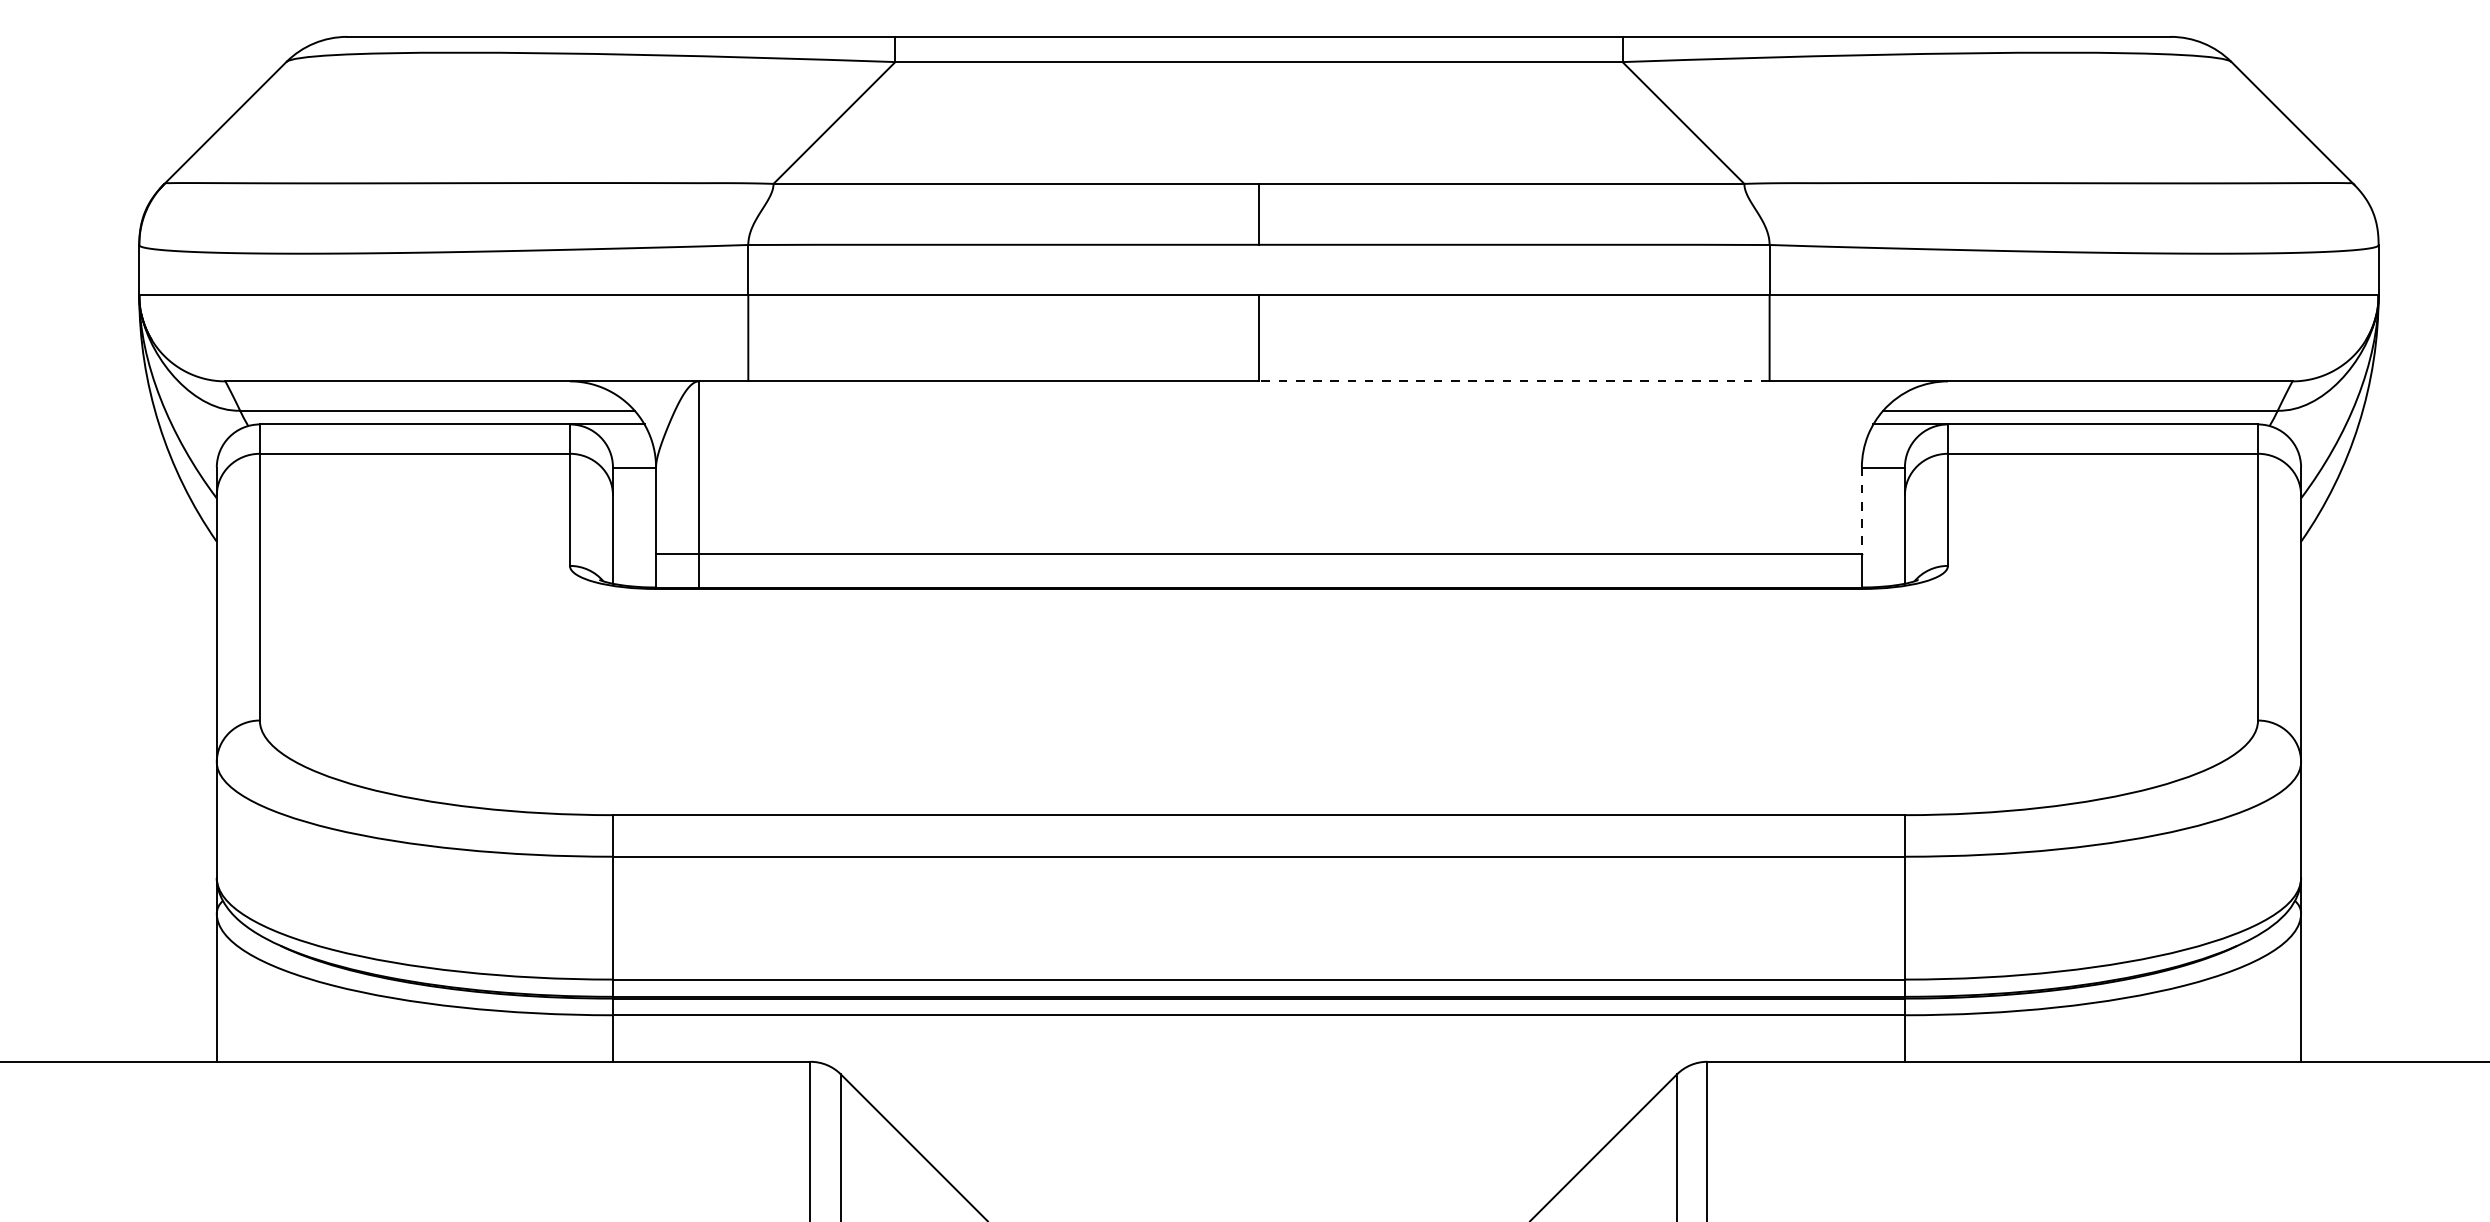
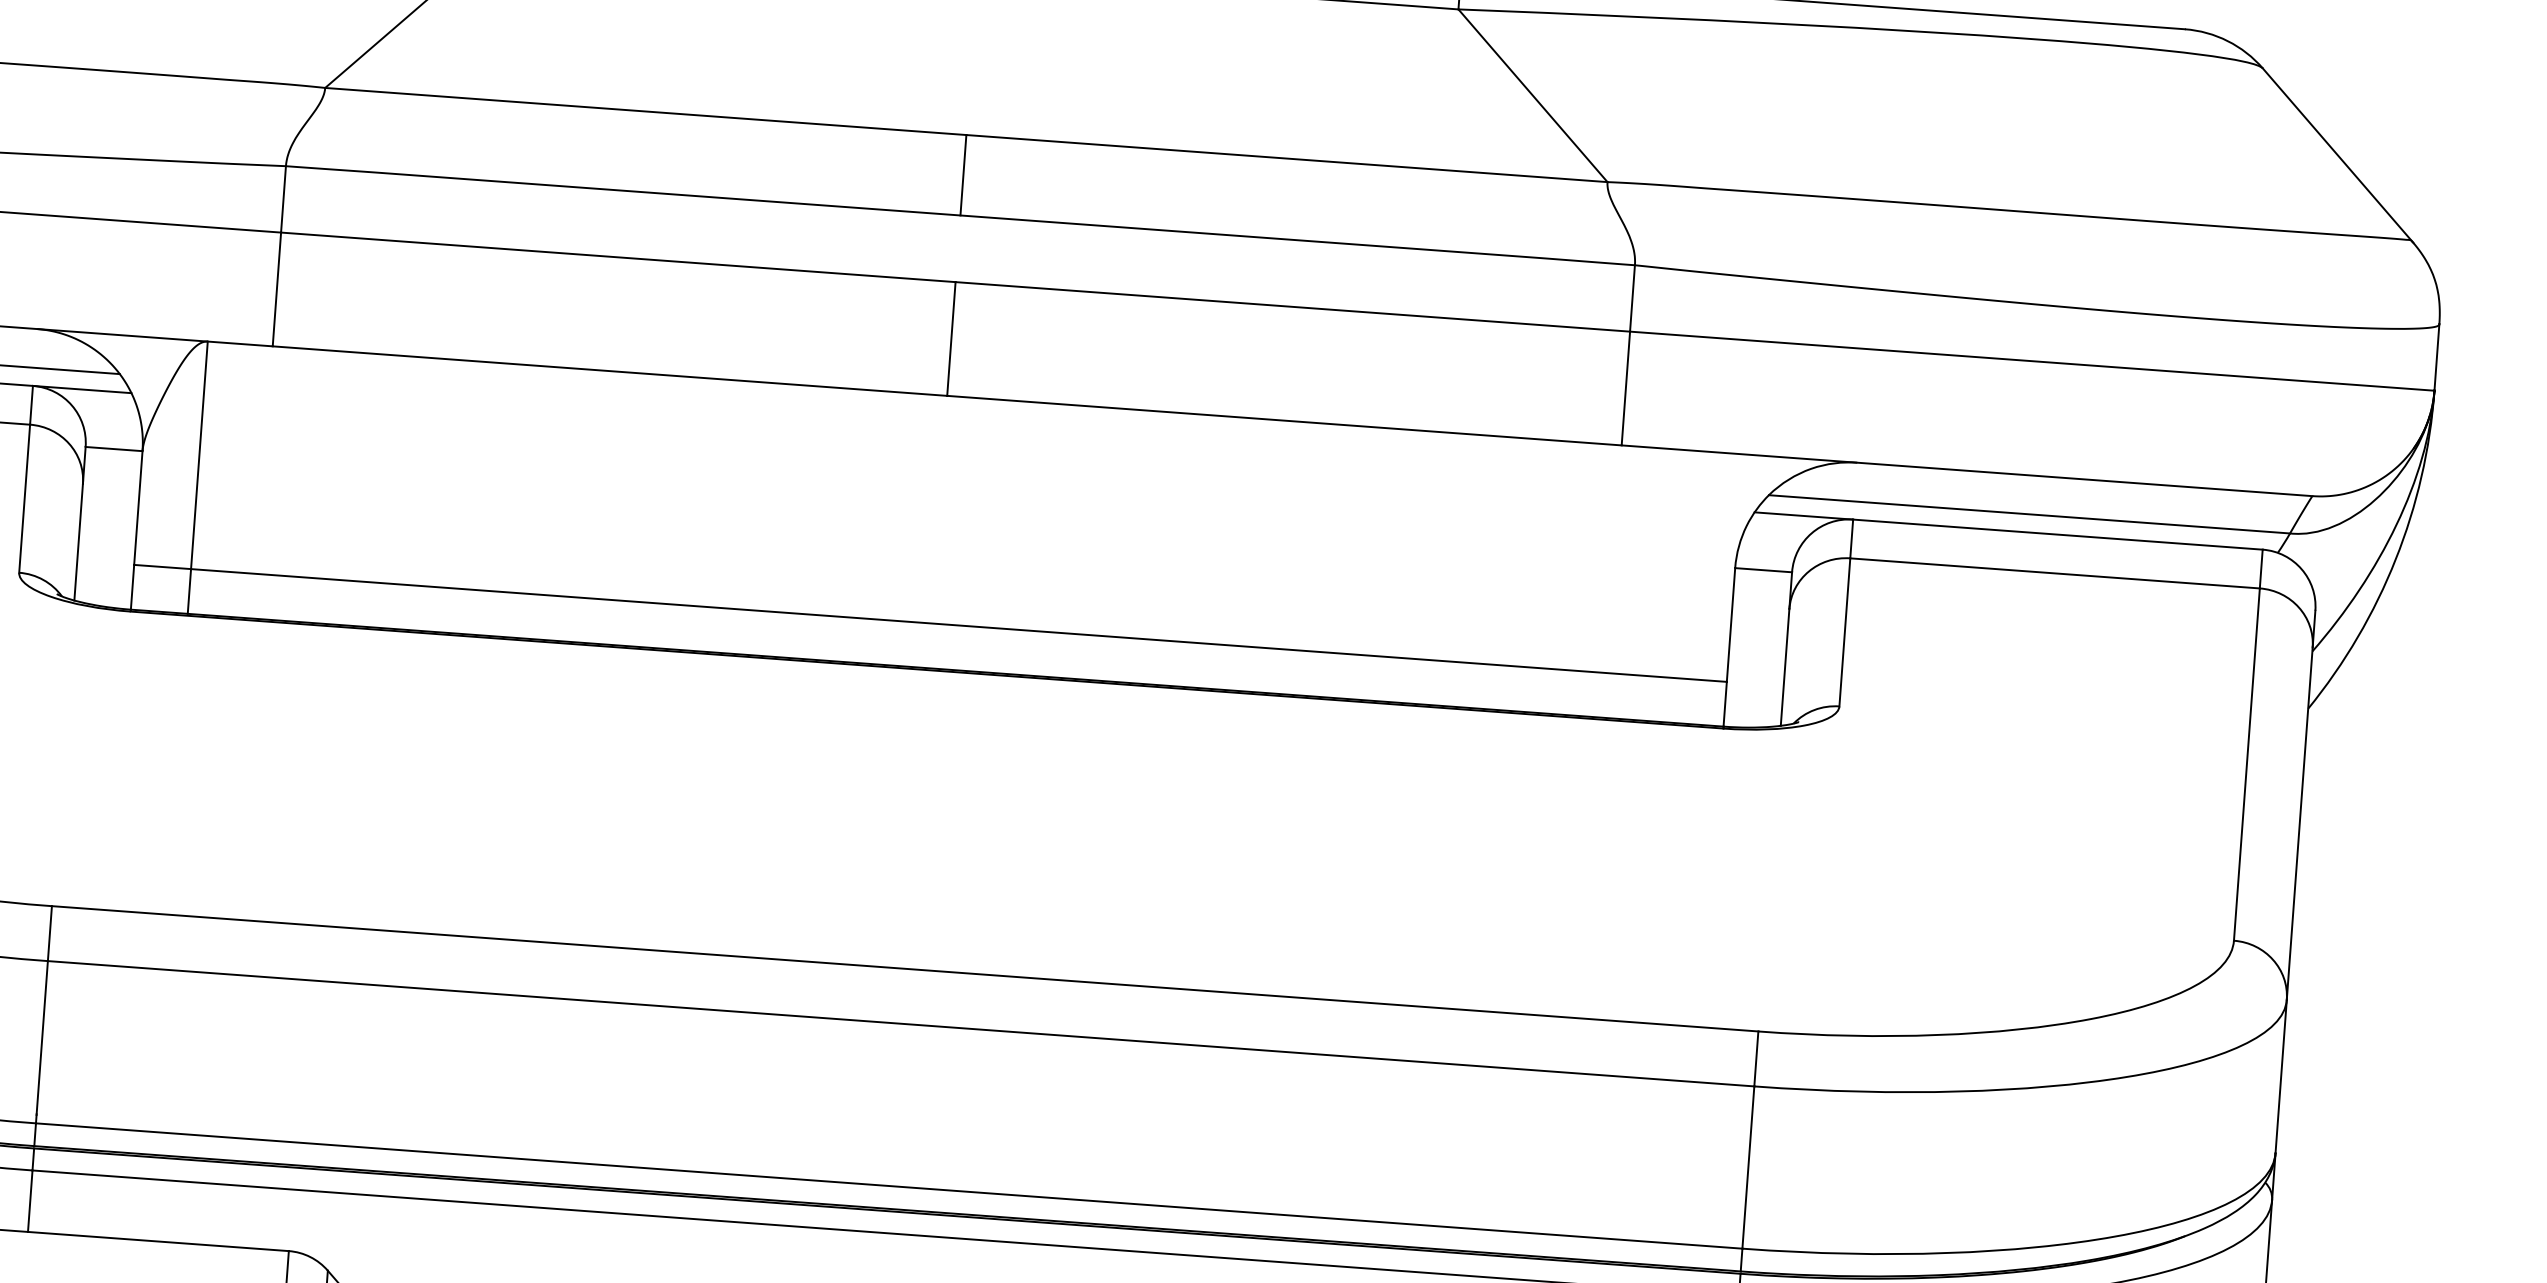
line: (1513, 381) -> (1283, 420), dashed -> solid
line: (1861, 511) -> (1730, 626), dashed -> solid

